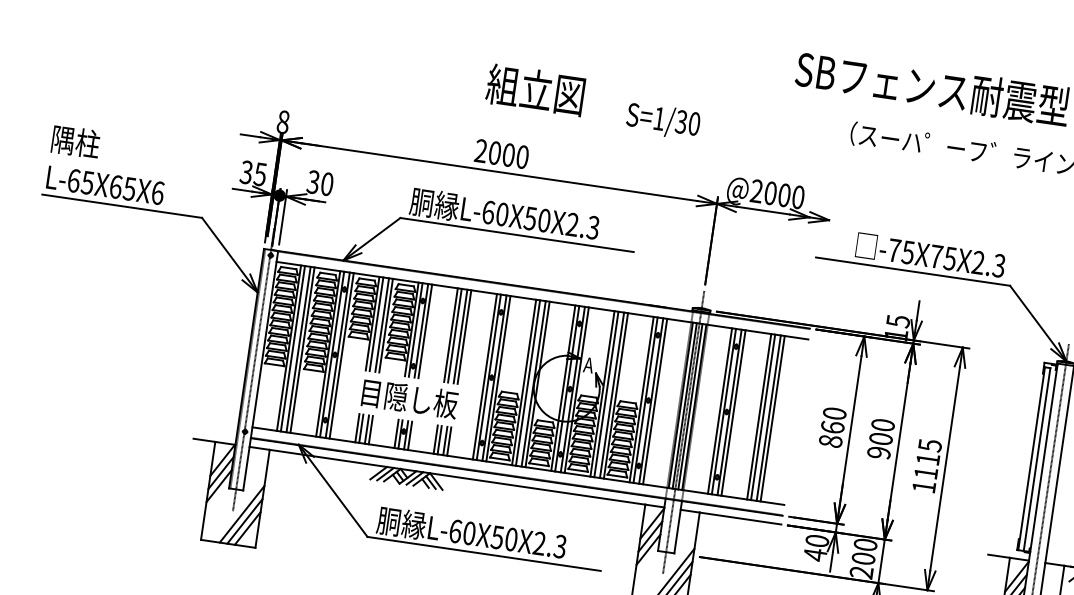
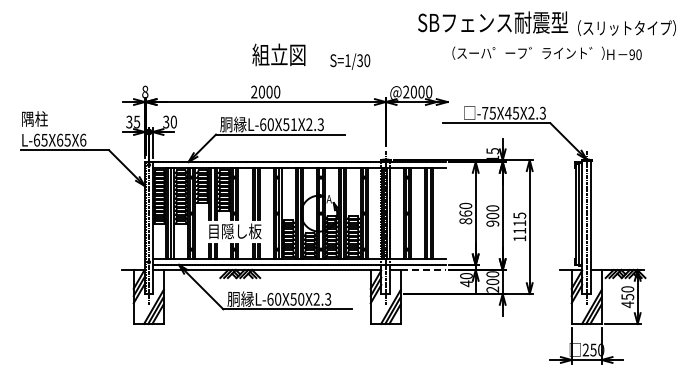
text: (543, 220) -> (293, 124), L-60X50X2.3 -> L-60X51X2.3
text: (934, 256) -> (507, 113), -75X75X2.3 -> -75X45X2.3
line: (740, 519) -> (423, 270), solid -> dashed

